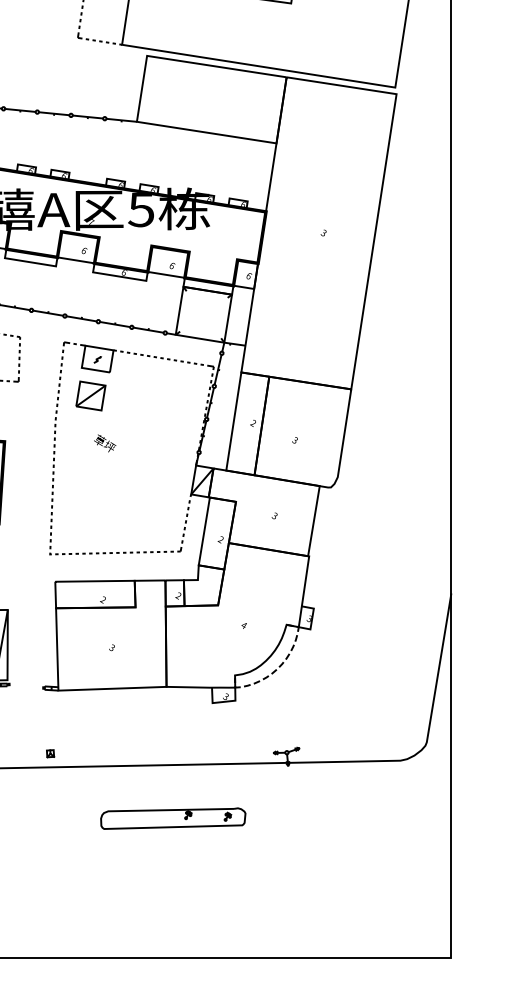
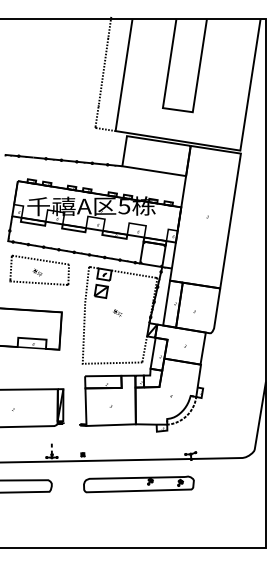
text: (104, 442) -> (117, 312), moved
part: (172, 818) -> (138, 484), size x1.67

